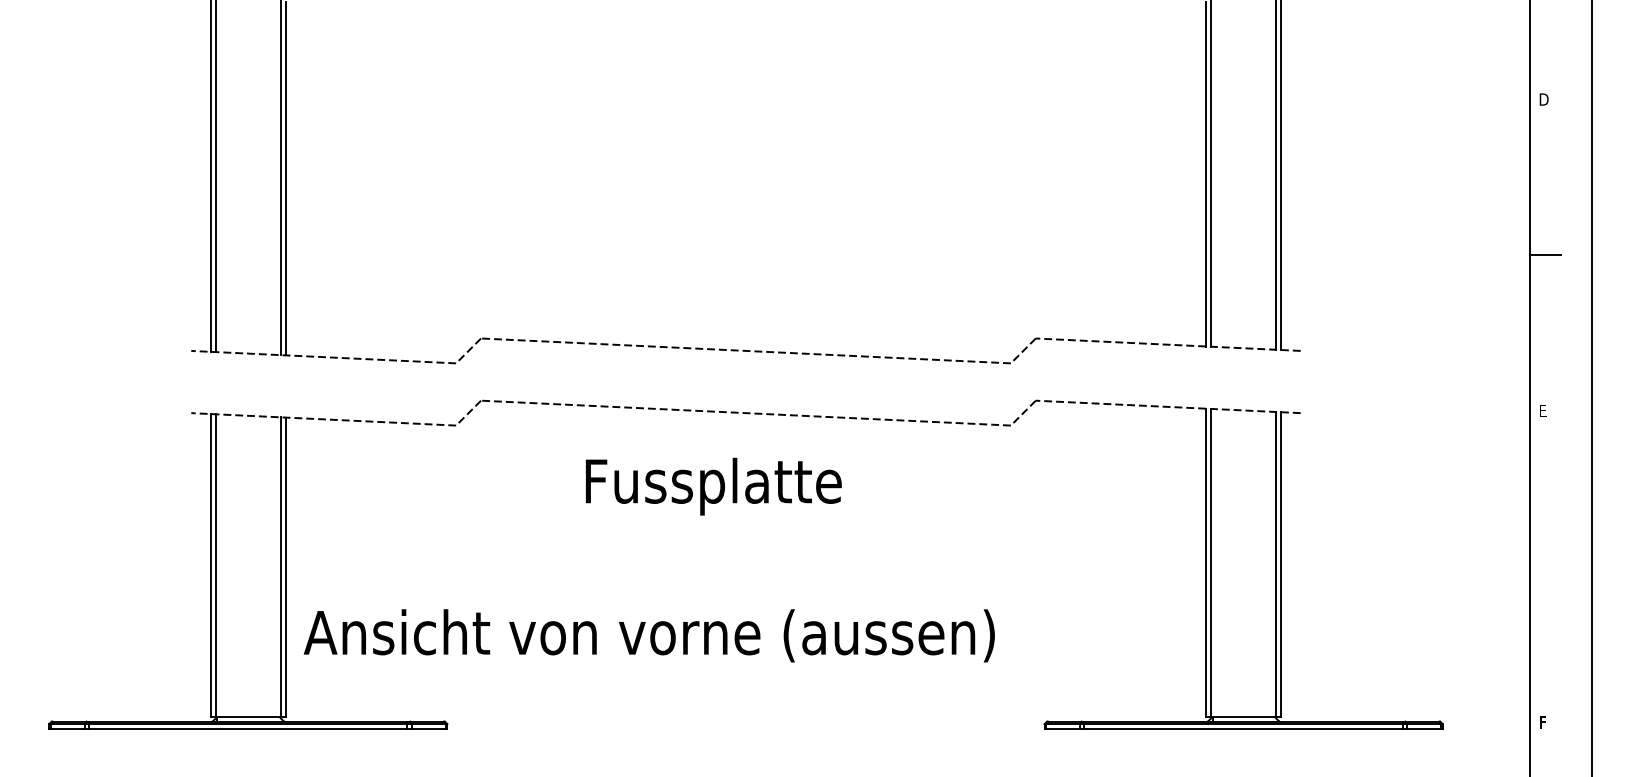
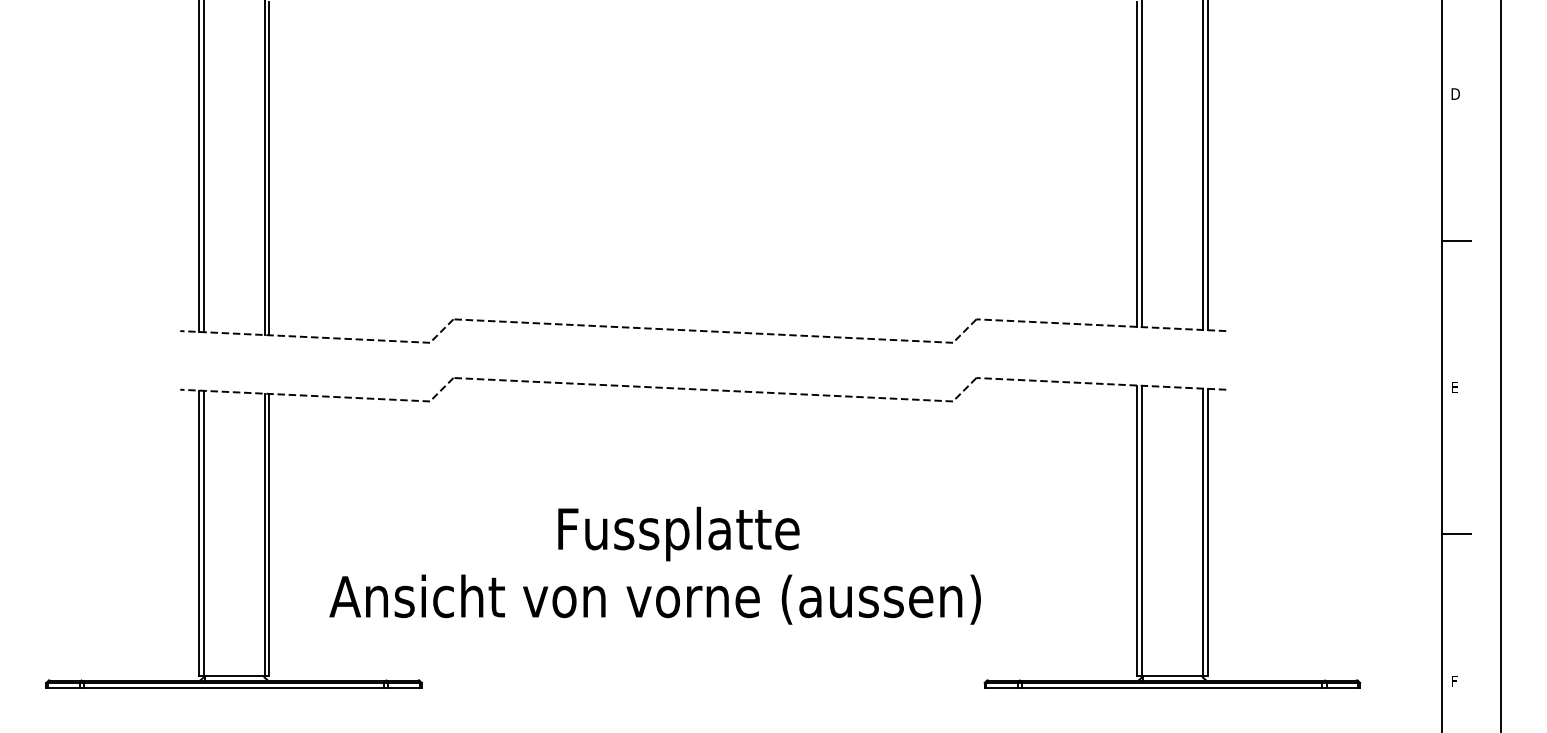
text: (713, 486) -> (678, 533), moved
line: (1544, 565) -> (1456, 533), added
text: (648, 635) -> (654, 599), moved

